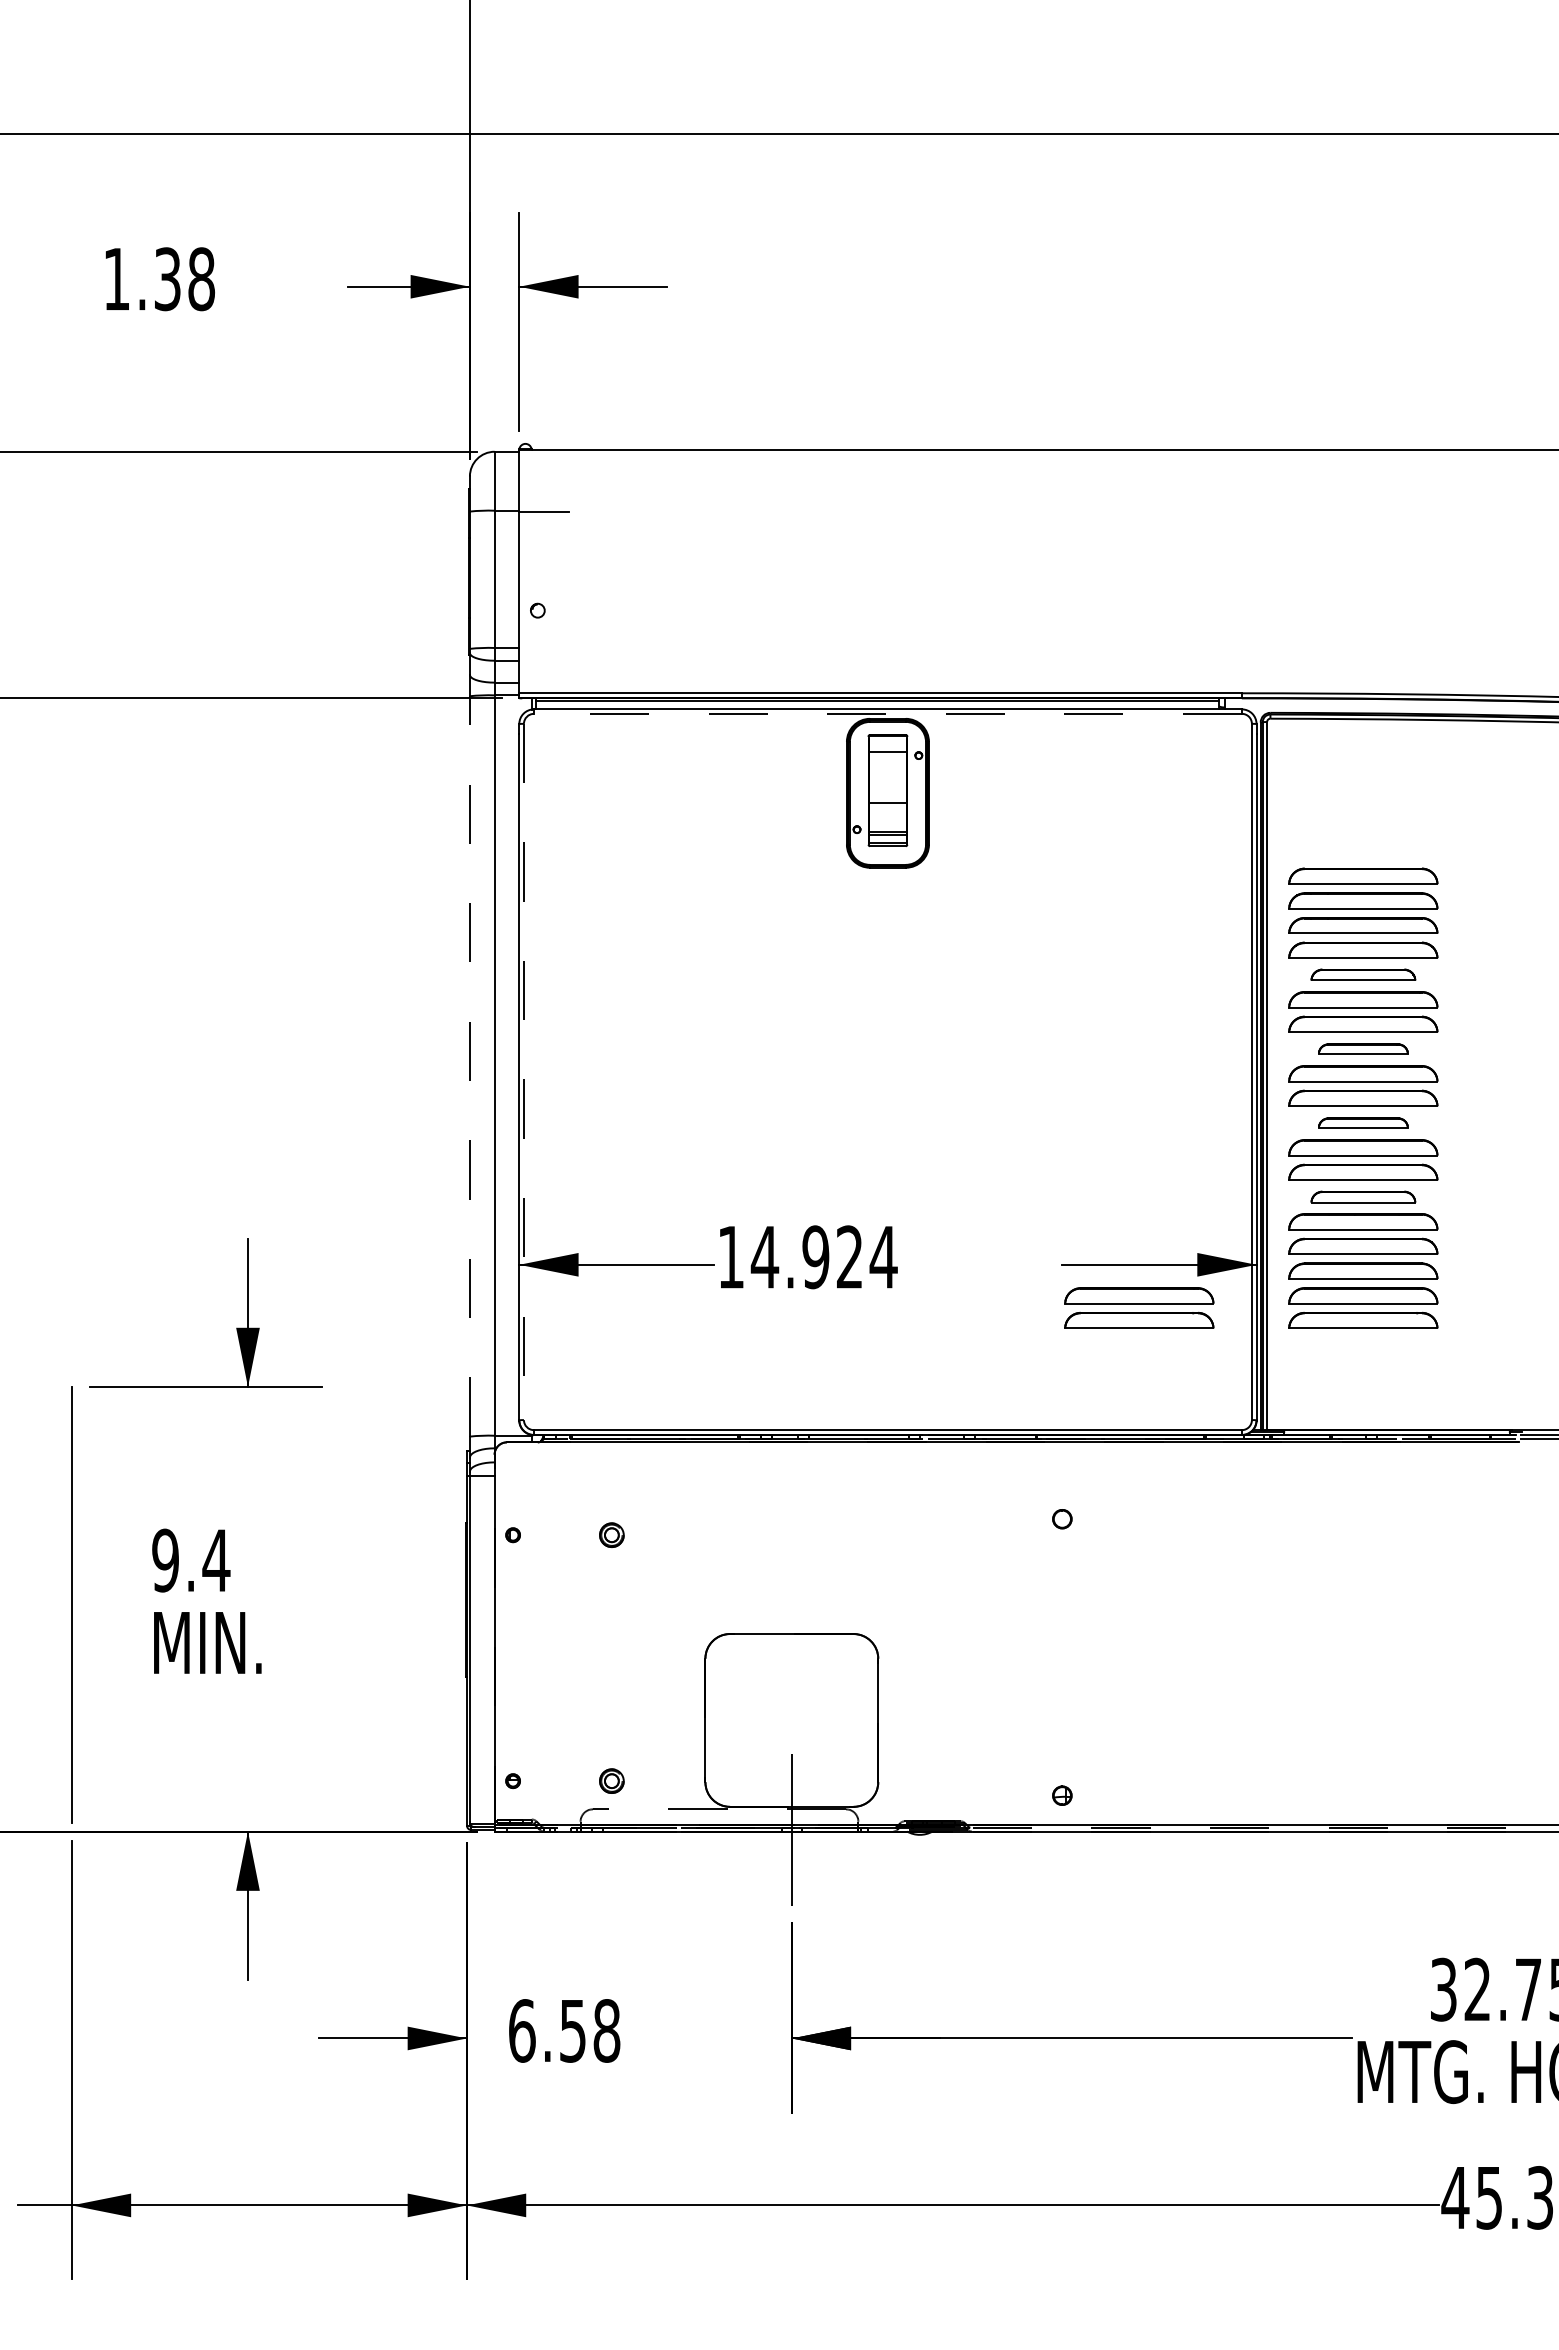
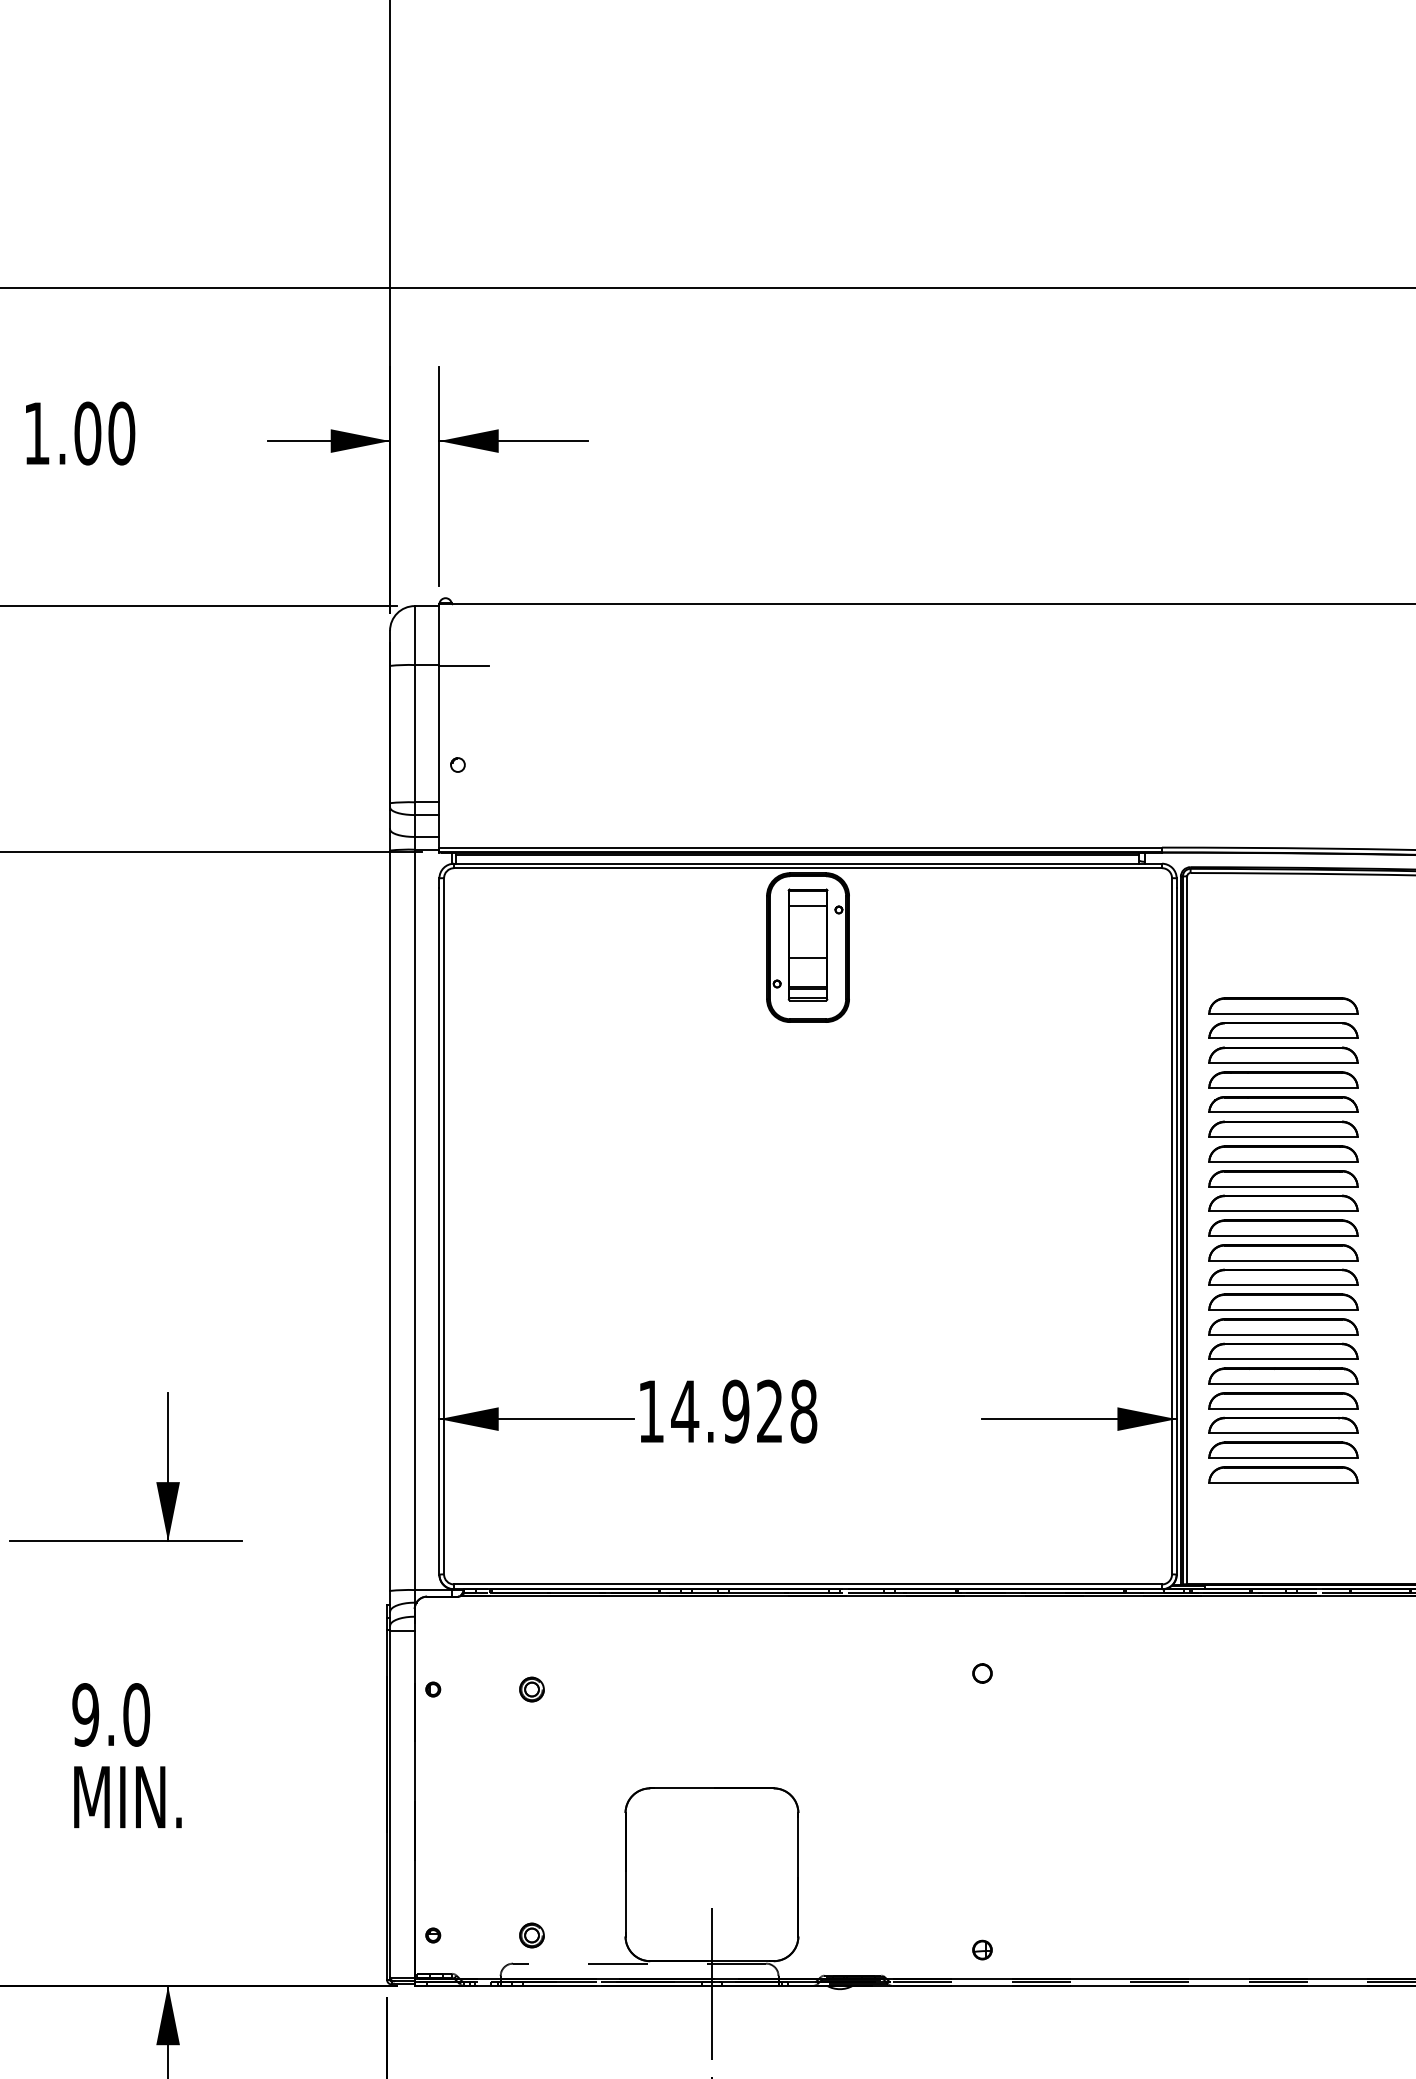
text: (184, 279) -> (104, 433), 1.38 -> 1.00
line: (887, 713) -> (807, 867), dashed -> solid
part: (1363, 851) -> (1283, 1005), added
part: (1363, 974) -> (1283, 1128), size x1.43
part: (1363, 1048) -> (1283, 1202), size x1.67
line: (469, 1065) -> (389, 1219), dashed -> solid
line: (523, 1072) -> (443, 1226), dashed -> solid
part: (1363, 1122) -> (1283, 1276), size x1.67
part: (1363, 1196) -> (1283, 1350), size x1.43
text: (883, 1257) -> (803, 1411), 14.924 -> 14.928
part: (1139, 1307) -> (1059, 1461), removed
text: (216, 1560) -> (136, 1714), 9.4 -> 9.0

